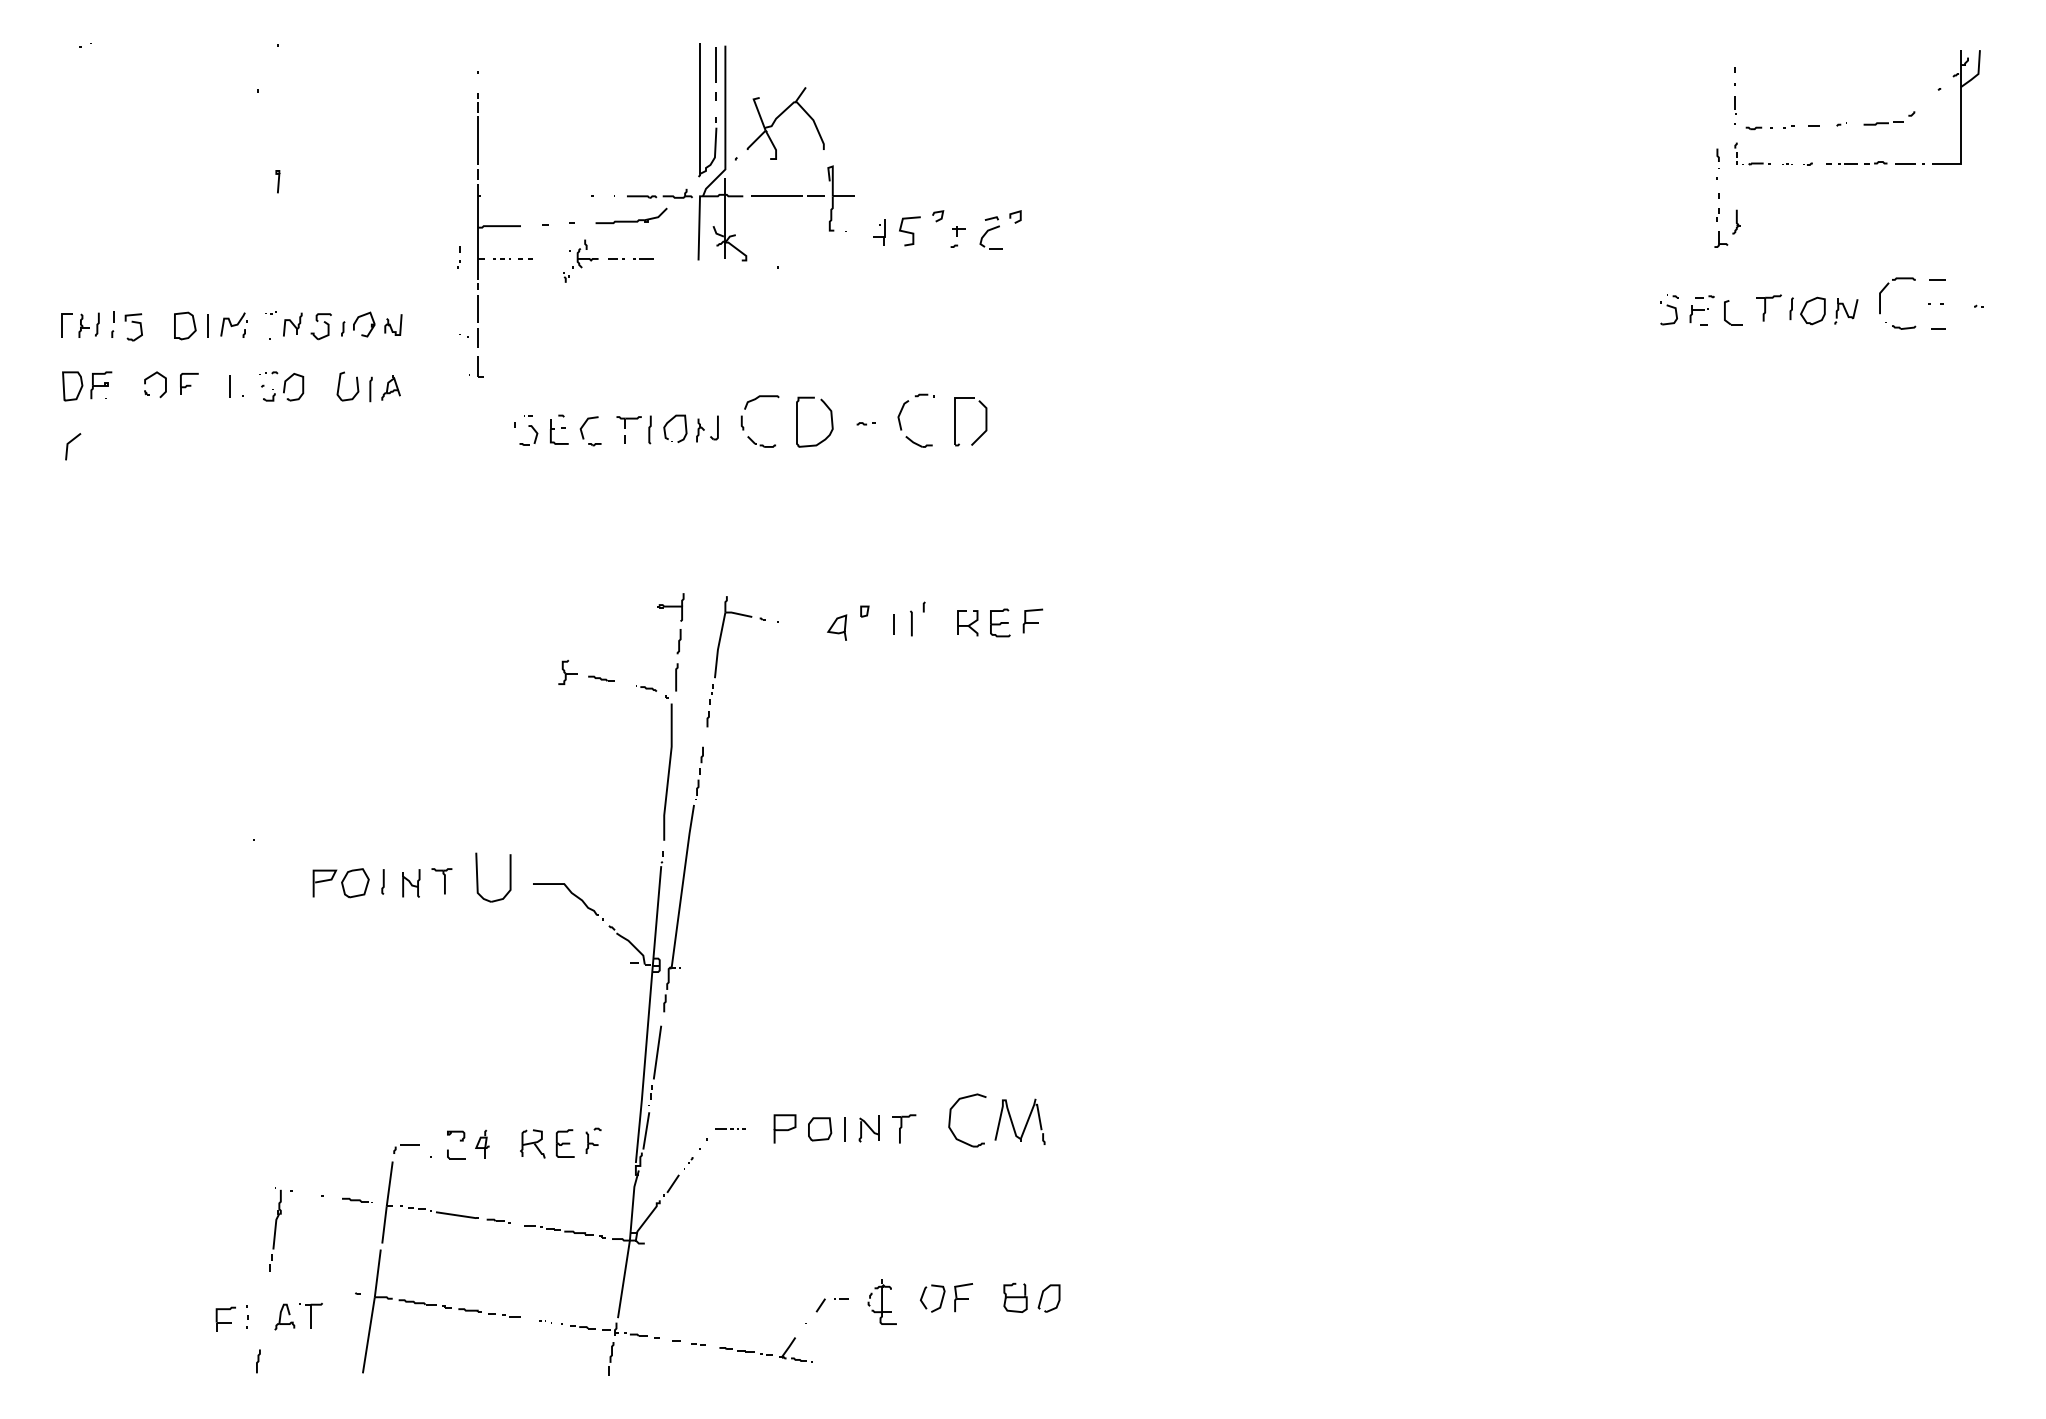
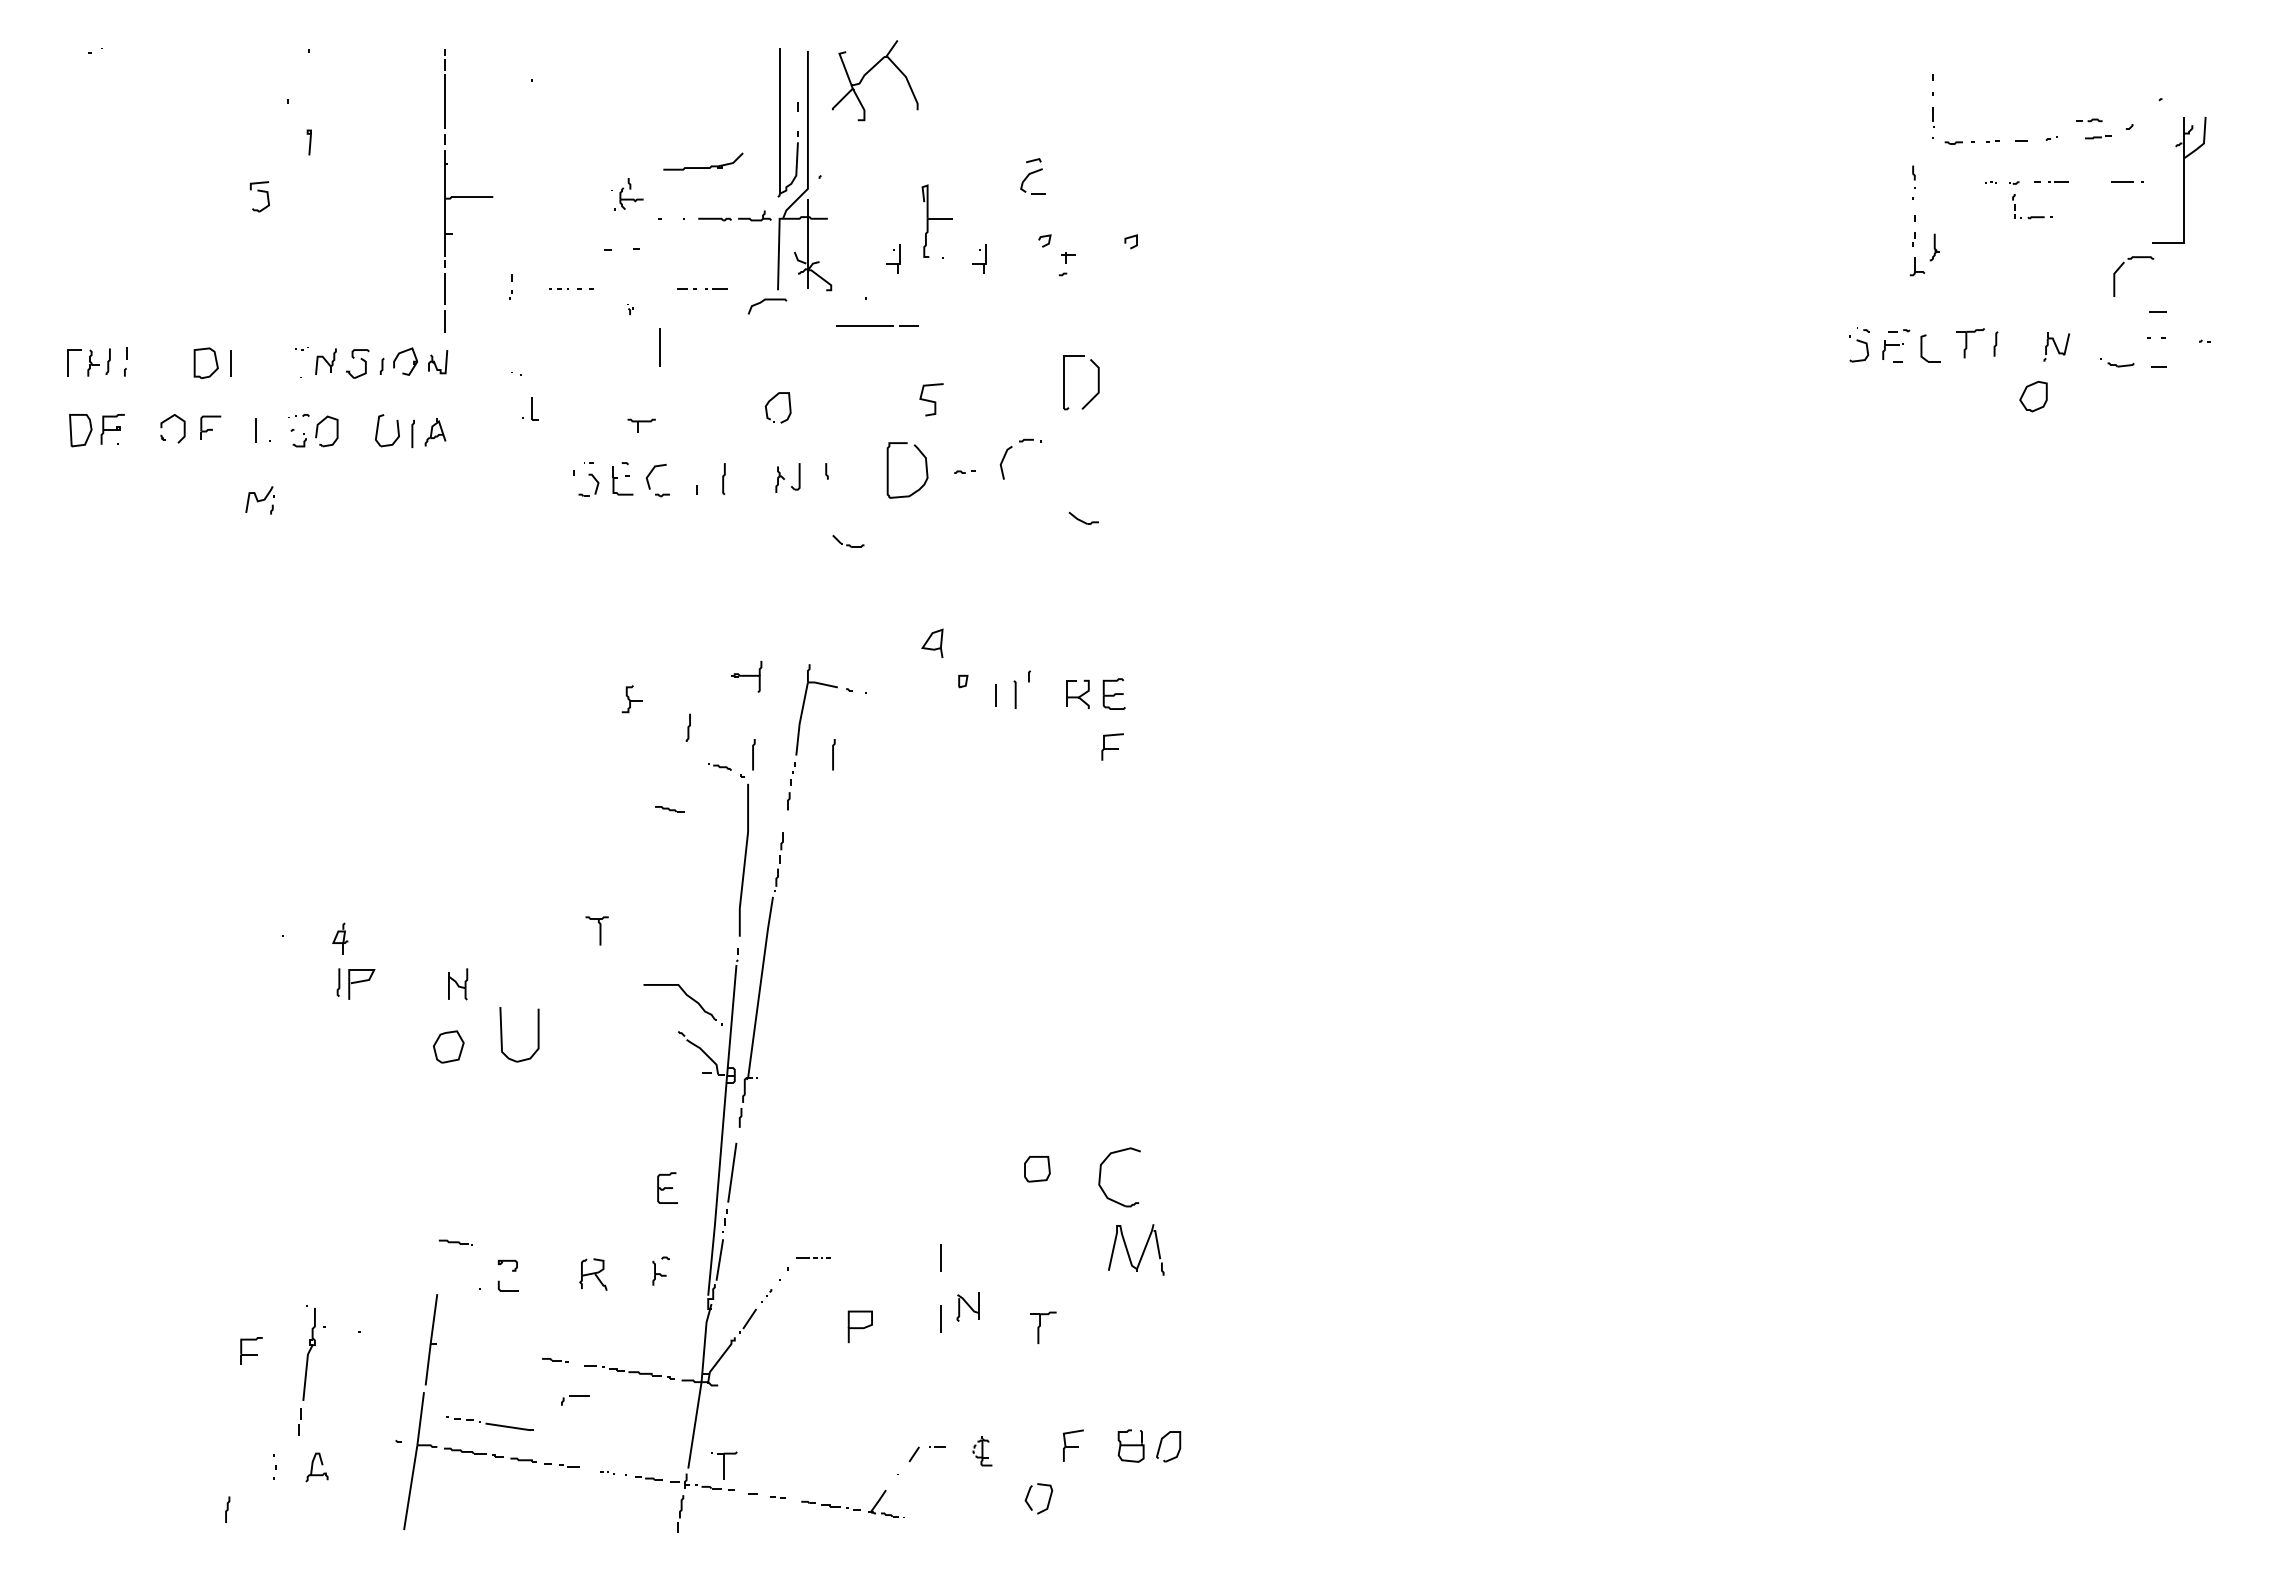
line: (716, 65) -> (659, 347), moved
part: (1956, 107) -> (2179, 180), moved
part: (780, 116) -> (869, 72), moved
part: (1883, 123) -> (2098, 137), size x0.6
part: (1752, 162) -> (2032, 216), moved
part: (1875, 162) -> (2089, 120), moved
curve: (277, 181) -> (309, 142), moved
line: (787, 196) -> (877, 325), moved
part: (631, 215) -> (703, 161), moved
part: (498, 220) -> (468, 190), moved
part: (802, 231) -> (893, 258), added
curve: (909, 231) -> (931, 400), moved
part: (990, 232) -> (1032, 176), moved
part: (584, 254) -> (627, 194), moved
part: (1885, 288) -> (2120, 268), moved
part: (1812, 310) -> (2033, 396), moved
part: (233, 325) -> (259, 500), moved
part: (133, 327) -> (259, 196), moved
curve: (759, 398) -> (764, 301), moved
part: (985, 421) -> (1097, 382), moved
part: (628, 422) -> (641, 425), moved
part: (669, 422) -> (771, 400), moved
part: (918, 441) -> (1083, 517), moved
line: (70, 442) -> (78, 493), removed
part: (761, 442) -> (848, 541), moved
part: (1032, 620) -> (1112, 746), moved
curve: (833, 626) -> (928, 641), moved
curve: (678, 641) -> (687, 727), moved
part: (567, 672) -> (631, 699), moved
line: (748, 677) -> (833, 754), added
part: (601, 678) -> (669, 809), moved
part: (478, 877) -> (502, 1034), moved
part: (441, 880) -> (596, 930), moved
line: (383, 881) -> (338, 982), moved
part: (355, 882) -> (448, 1046), moved
part: (573, 895) -> (688, 997), moved
part: (951, 1117) -> (1101, 1173), moved
part: (868, 1128) -> (967, 1306), moved
part: (904, 1128) -> (1043, 1327), moved
curve: (784, 1129) -> (859, 1327), moved
part: (820, 1129) -> (1037, 1169), moved
part: (482, 1143) -> (340, 938), moved
part: (565, 1143) -> (667, 1187), moved
part: (406, 1149) -> (575, 1400), moved
line: (844, 1183) -> (940, 1318), added
part: (356, 1200) -> (455, 1242), moved
part: (439, 1212) -> (489, 1423), moved
part: (275, 1229) -> (306, 1369), size x1.4
part: (941, 1299) -> (1048, 1499), moved
part: (882, 1301) -> (982, 1450), size x0.6
part: (311, 1315) -> (724, 1465), moved
part: (225, 1318) -> (251, 1350), moved
curve: (258, 1361) -> (227, 1509), moved

